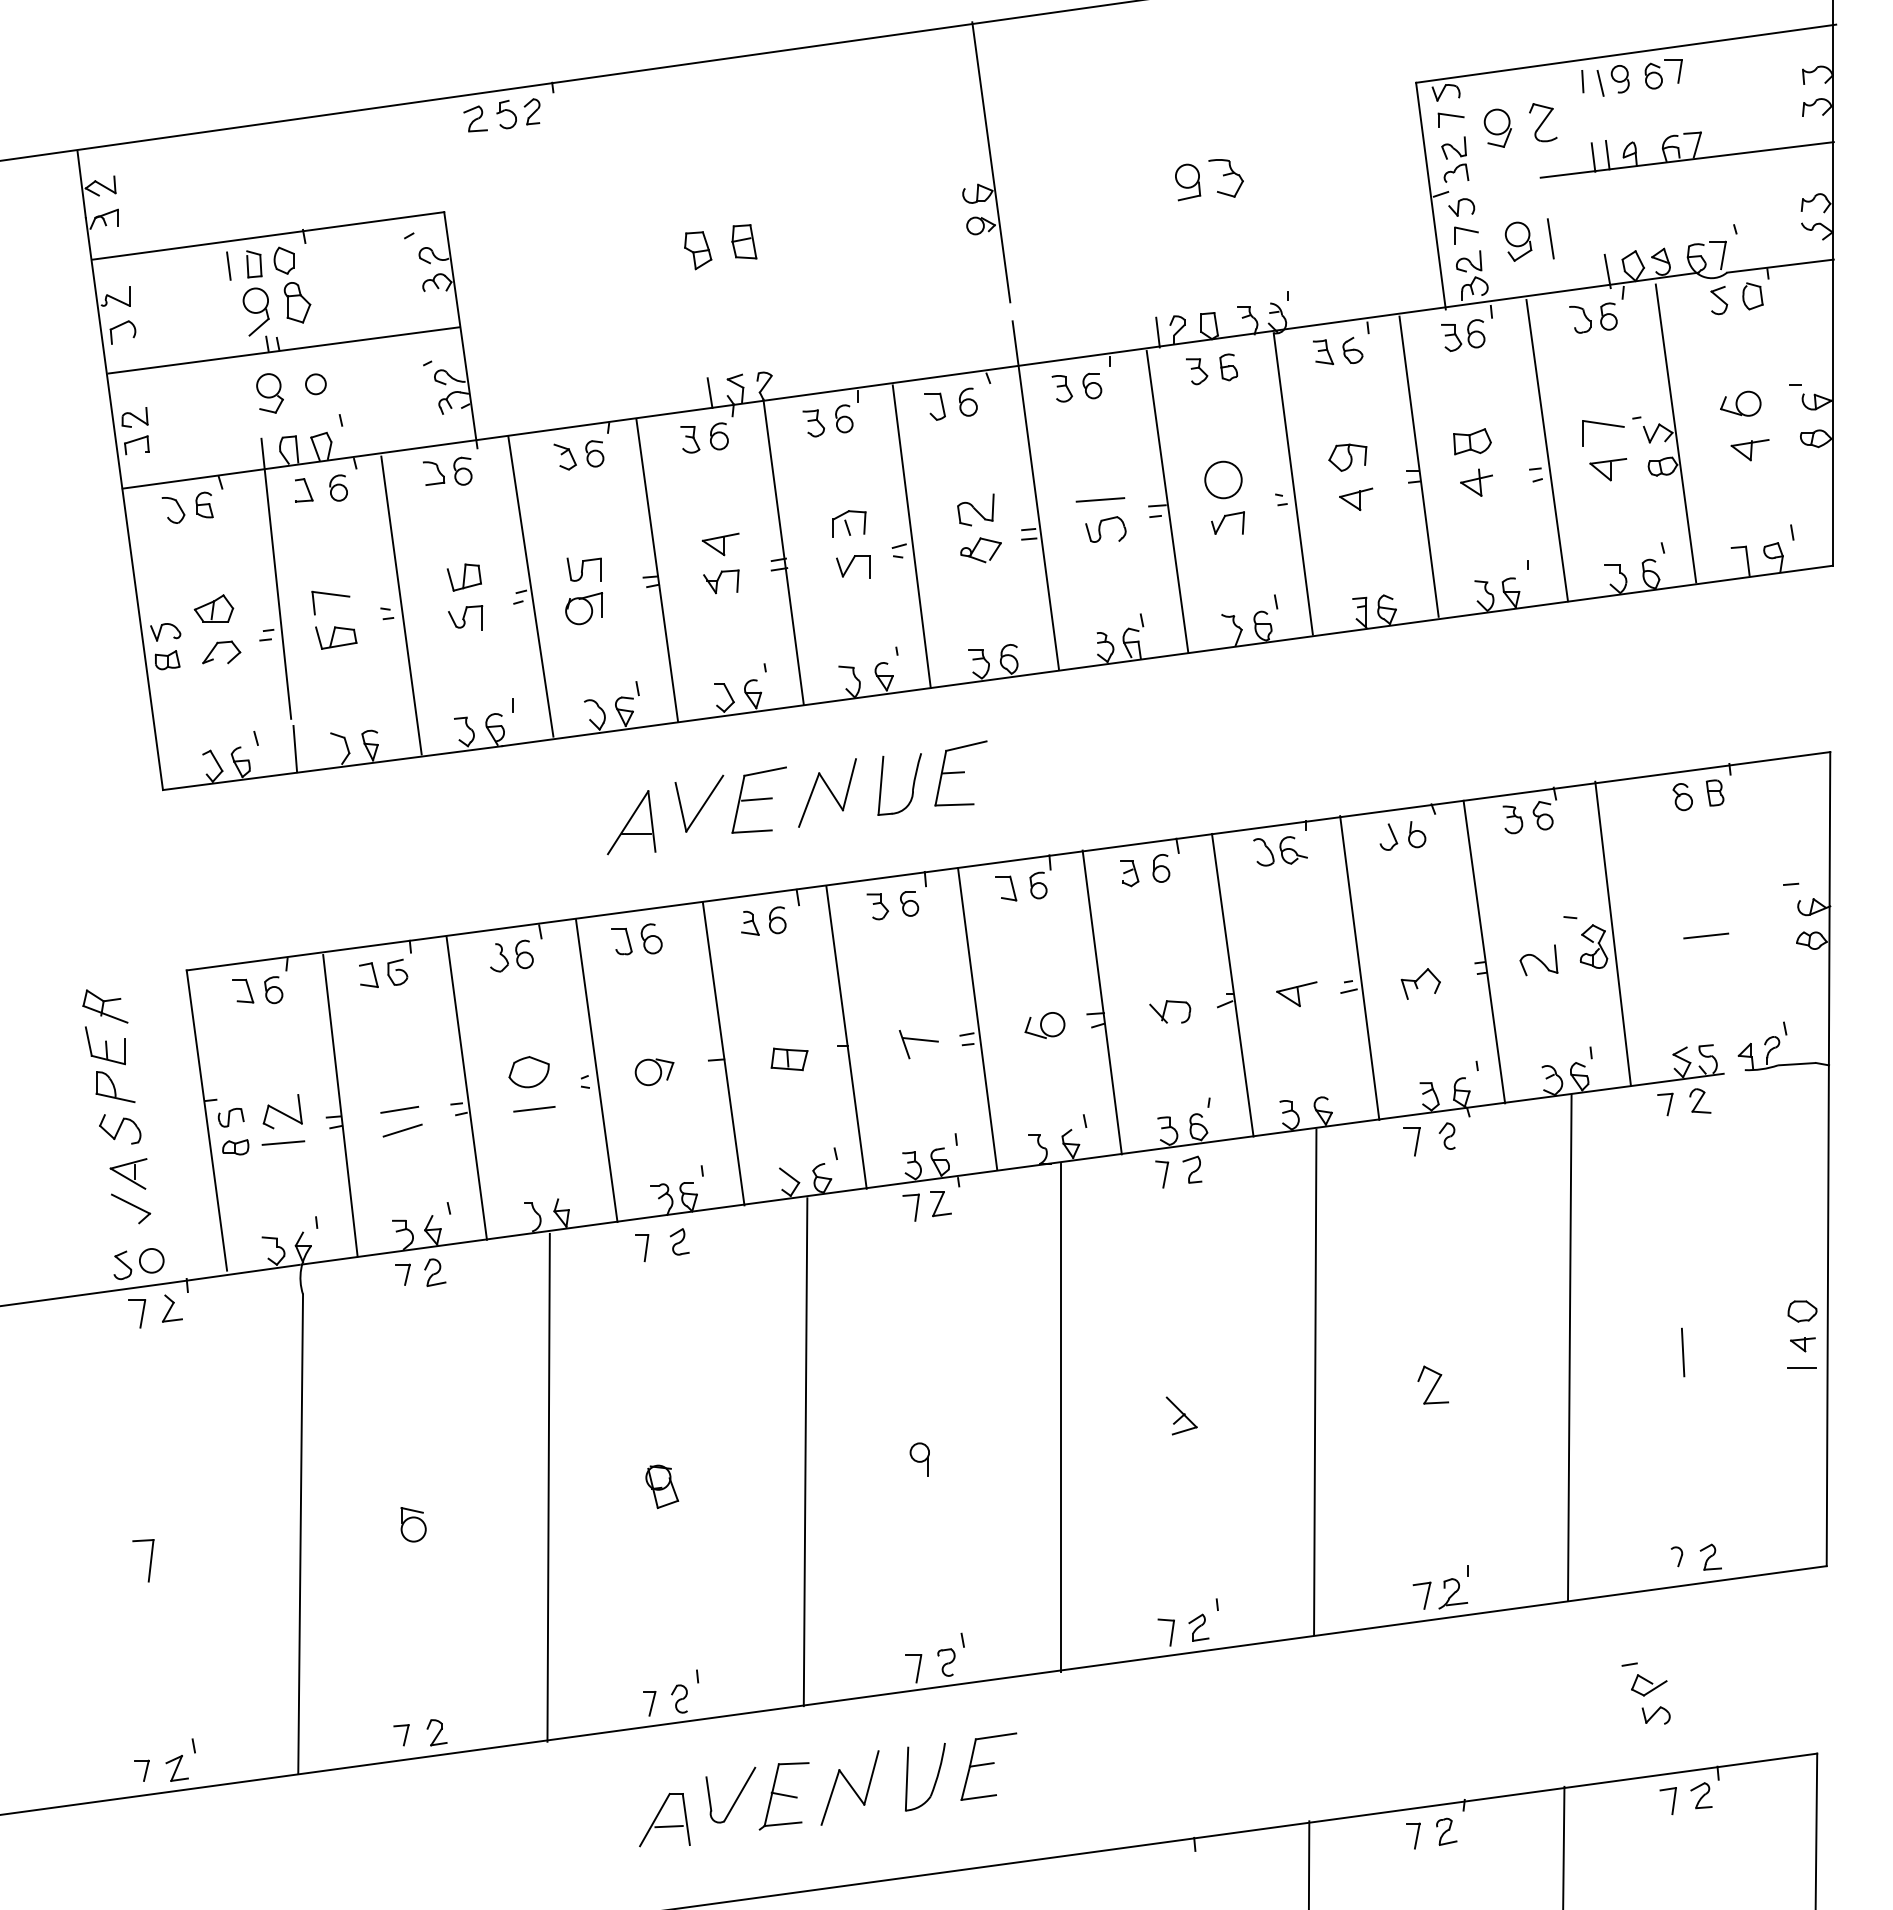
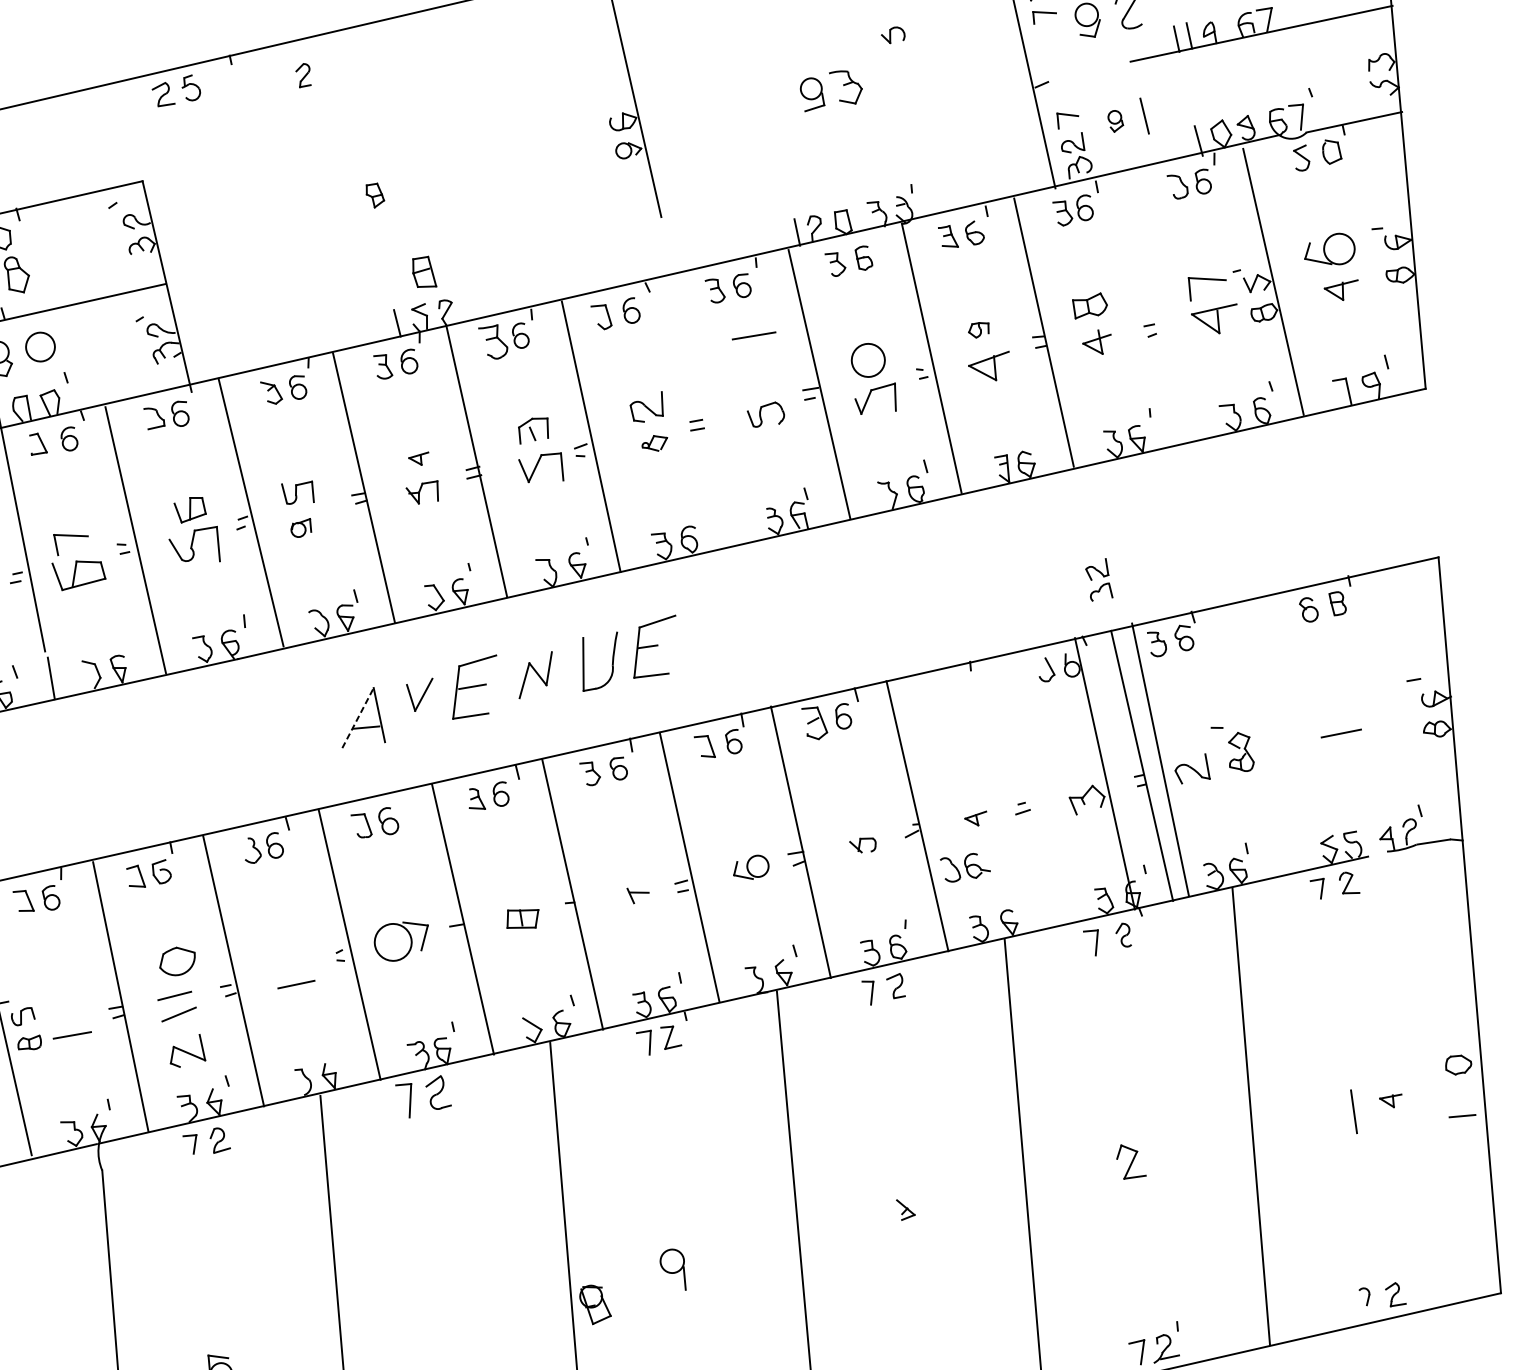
part: (531, 111) -> (302, 75), moved
part: (1455, 159) -> (1099, 579), moved
part: (1461, 207) -> (893, 35), moved
part: (744, 241) -> (424, 272), moved
part: (1518, 241) -> (1115, 121), size x0.6
part: (698, 250) -> (375, 195), size x0.7
circle: (315, 384) -> (40, 347), size x1.6
part: (1740, 403) -> (1329, 249), size x1.4
part: (813, 423) -> (493, 342), size x1.4
line: (1547, 450) -> (1158, 307), removed
part: (1347, 457) -> (978, 330), size x0.6
part: (1608, 469) -> (1215, 319), size x1.4
line: (1035, 495) -> (699, 389), removed
line: (1100, 499) -> (754, 335), moved
part: (1356, 499) -> (990, 367), size x1.4
part: (1227, 522) -> (875, 398), size x1.4
part: (720, 544) -> (419, 459), size x0.6
part: (980, 550) -> (654, 443), size x0.7
part: (853, 566) -> (540, 468), size x1.4
part: (584, 608) -> (301, 528), size x0.6
part: (465, 617) -> (194, 545), size x1.6
part: (336, 637) -> (79, 574), size x1.4
part: (827, 792) -> (535, 674), size x0.7
part: (699, 803) -> (420, 694), size x0.6
line: (628, 822) -> (358, 717), solid -> dashed
part: (1280, 851) -> (965, 867), moved
part: (1129, 873) -> (815, 723), size x1.4
line: (1612, 933) -> (1159, 759), moved
line: (1359, 967) -> (1104, 773), moved
part: (1296, 993) -> (975, 818), size x0.6
part: (1170, 1011) -> (863, 844), size x0.7
part: (918, 1044) -> (638, 895), size x0.6
part: (528, 1072) -> (176, 961), moved
part: (654, 1072) -> (401, 941), size x1.6
part: (282, 1111) -> (186, 1051), moved
part: (679, 1241) -> (438, 1092), size x1.4
part: (642, 1248) -> (405, 1101), size x1.4
part: (1802, 1344) -> (1390, 1101), moved
part: (1181, 1415) -> (905, 1209), size x0.6
part: (919, 1459) -> (672, 1270), size x1.4
part: (662, 1486) -> (595, 1304), moved

